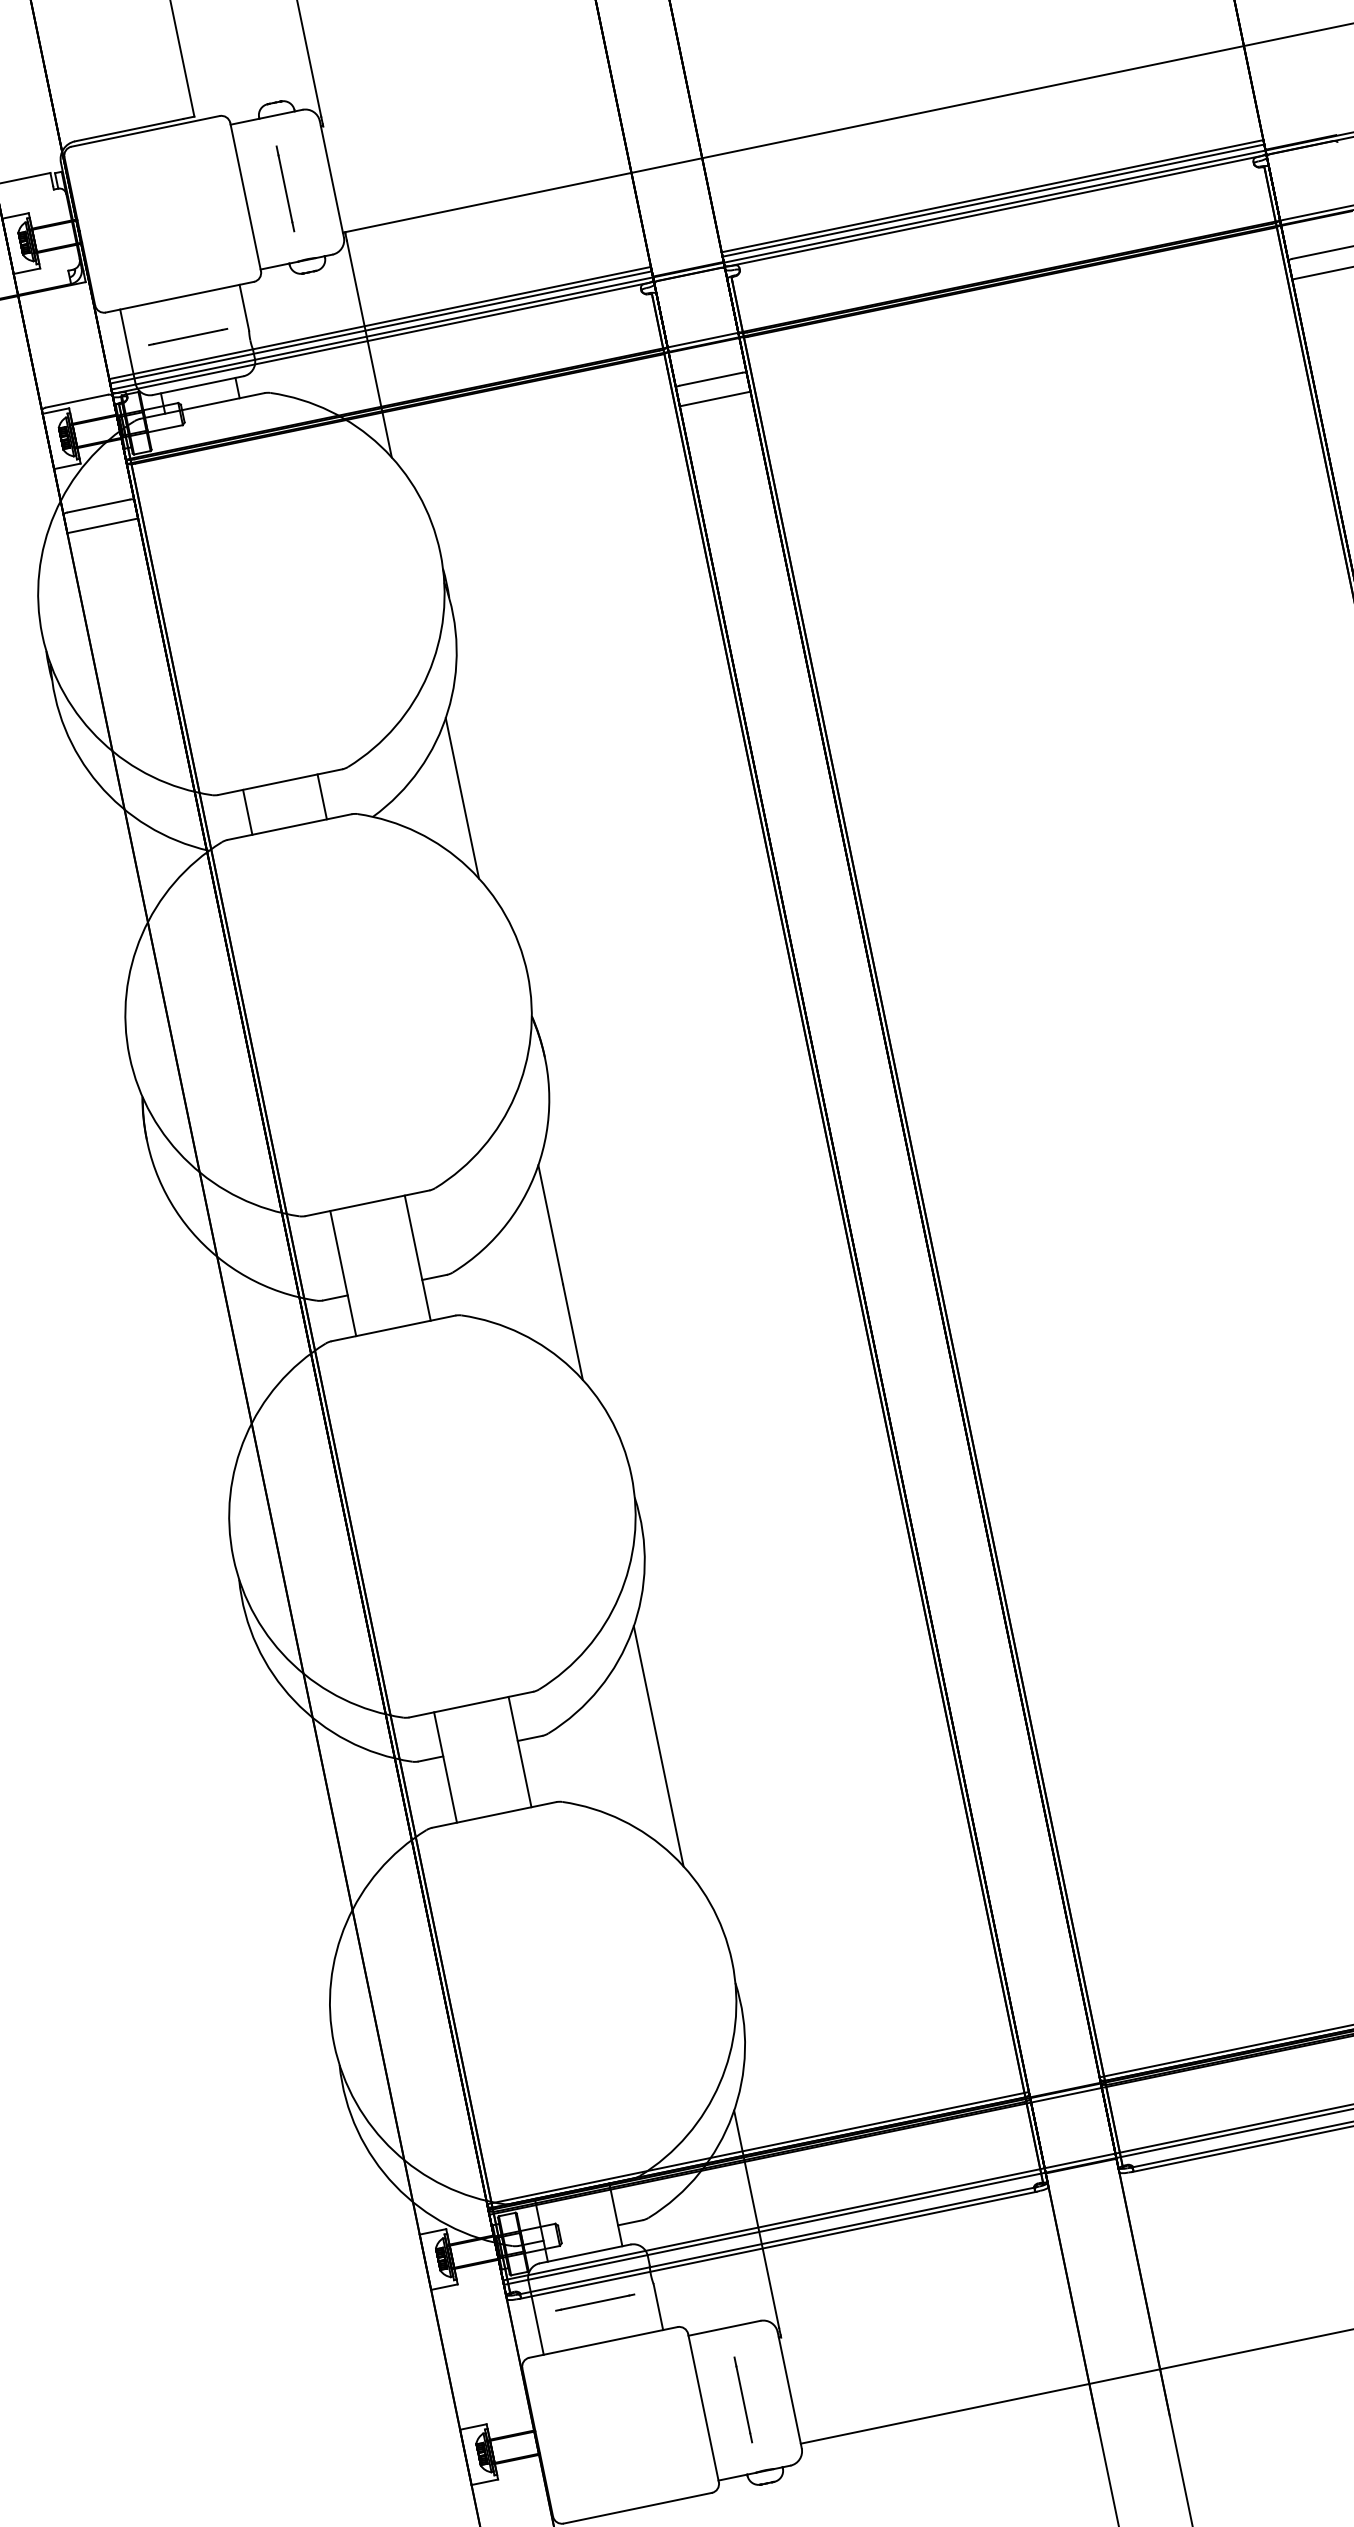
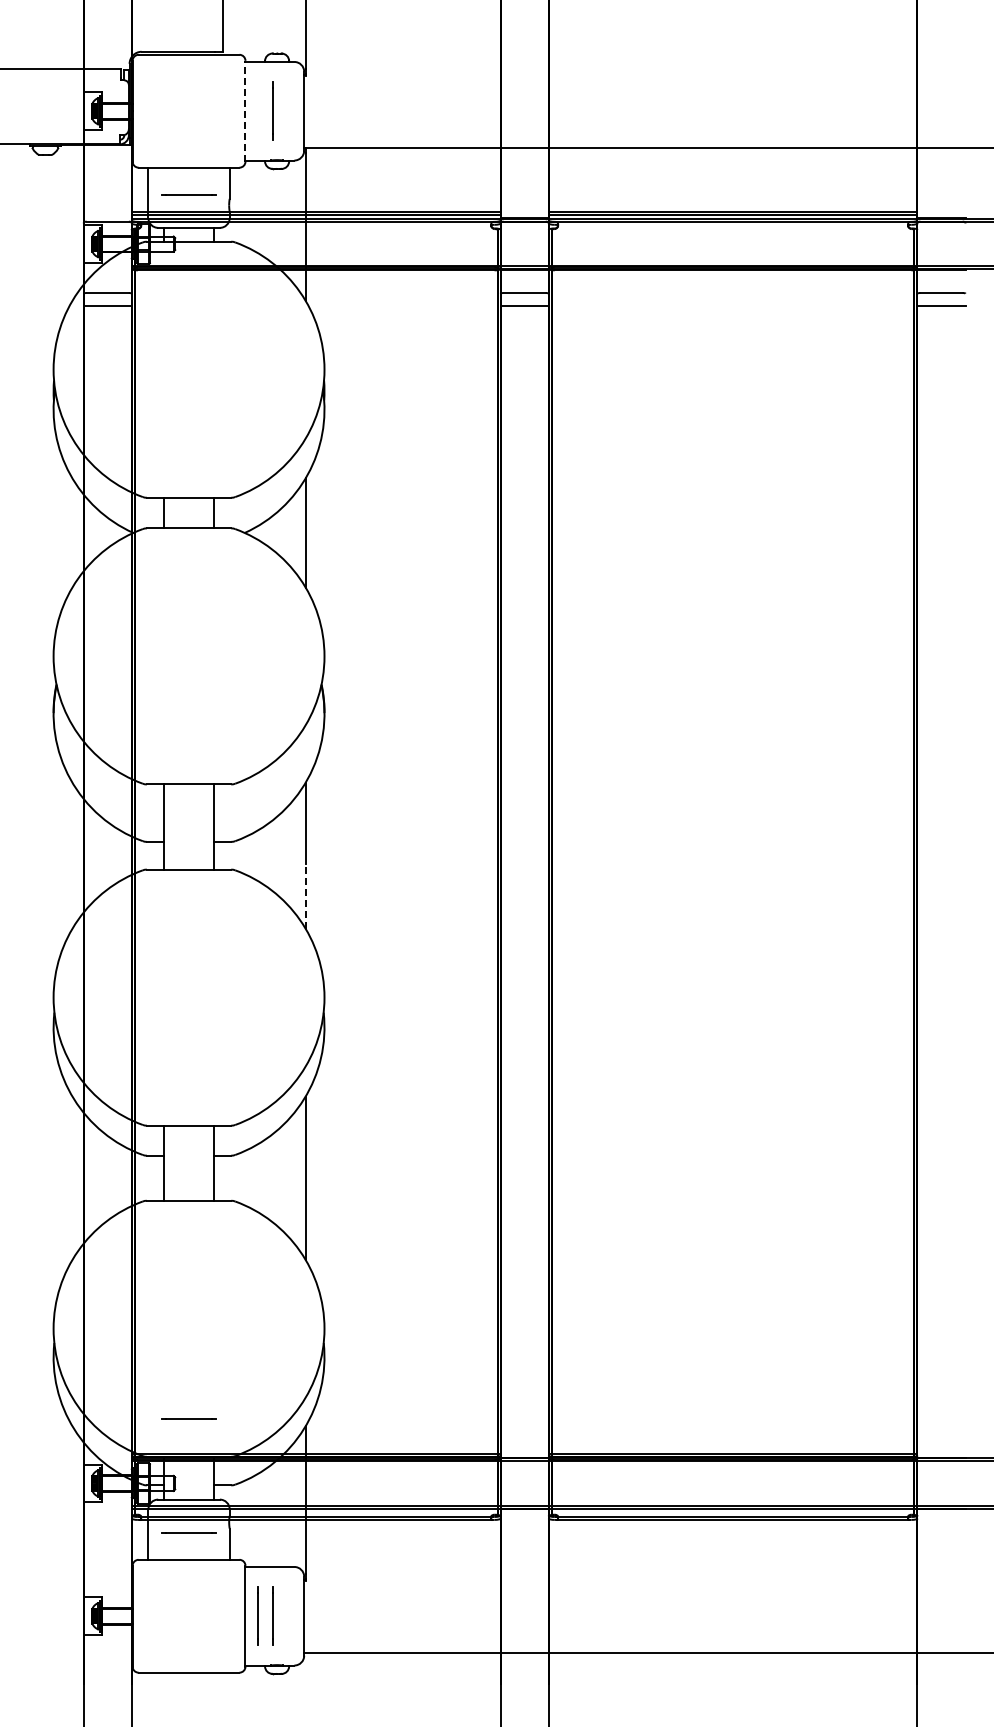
line: (245, 196) -> (245, 110), solid -> dashed
line: (572, 1332) -> (305, 896), solid -> dashed
line: (559, 2134) -> (188, 1418), added
line: (720, 2403) -> (257, 1615), added

